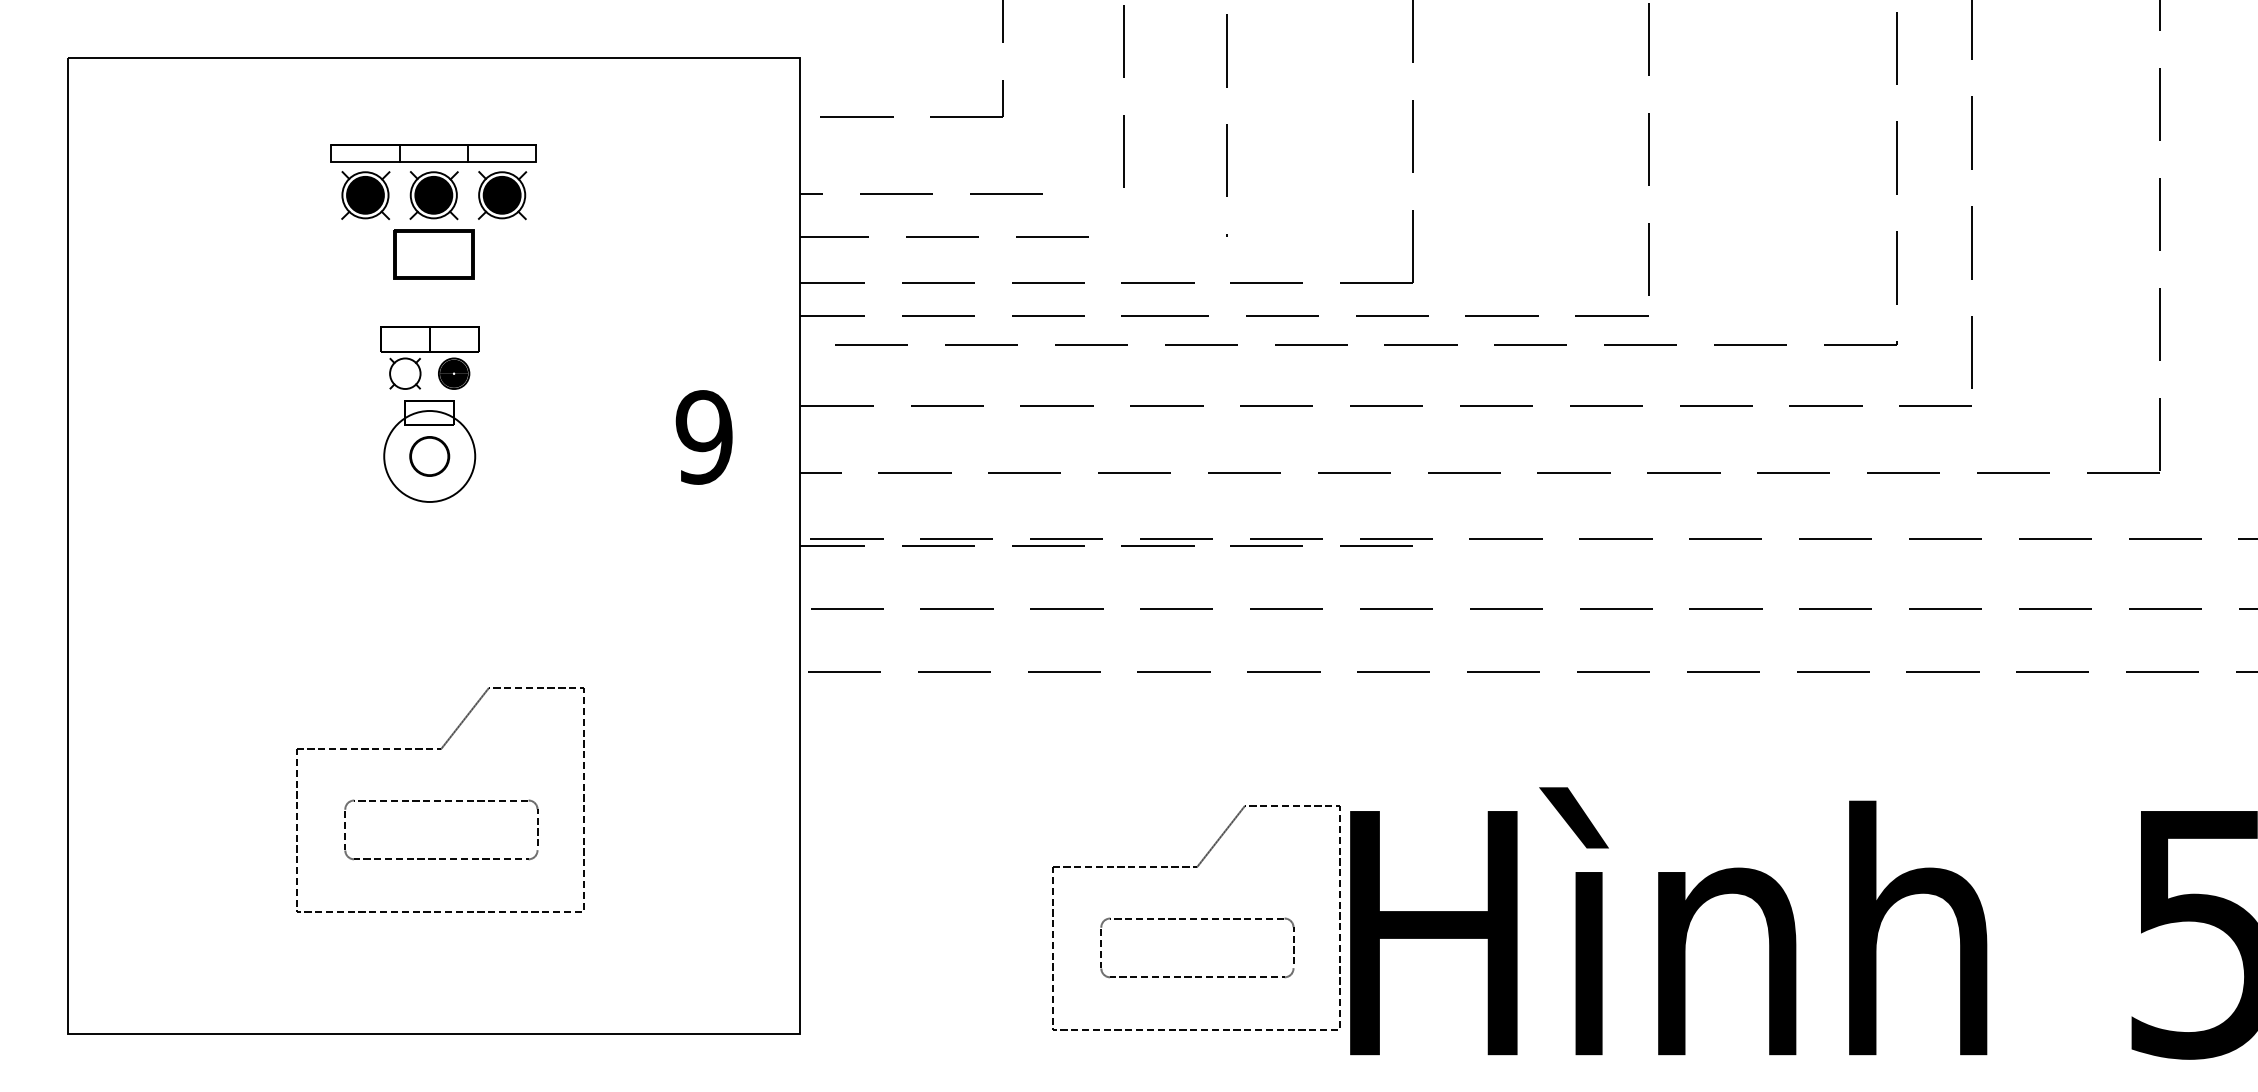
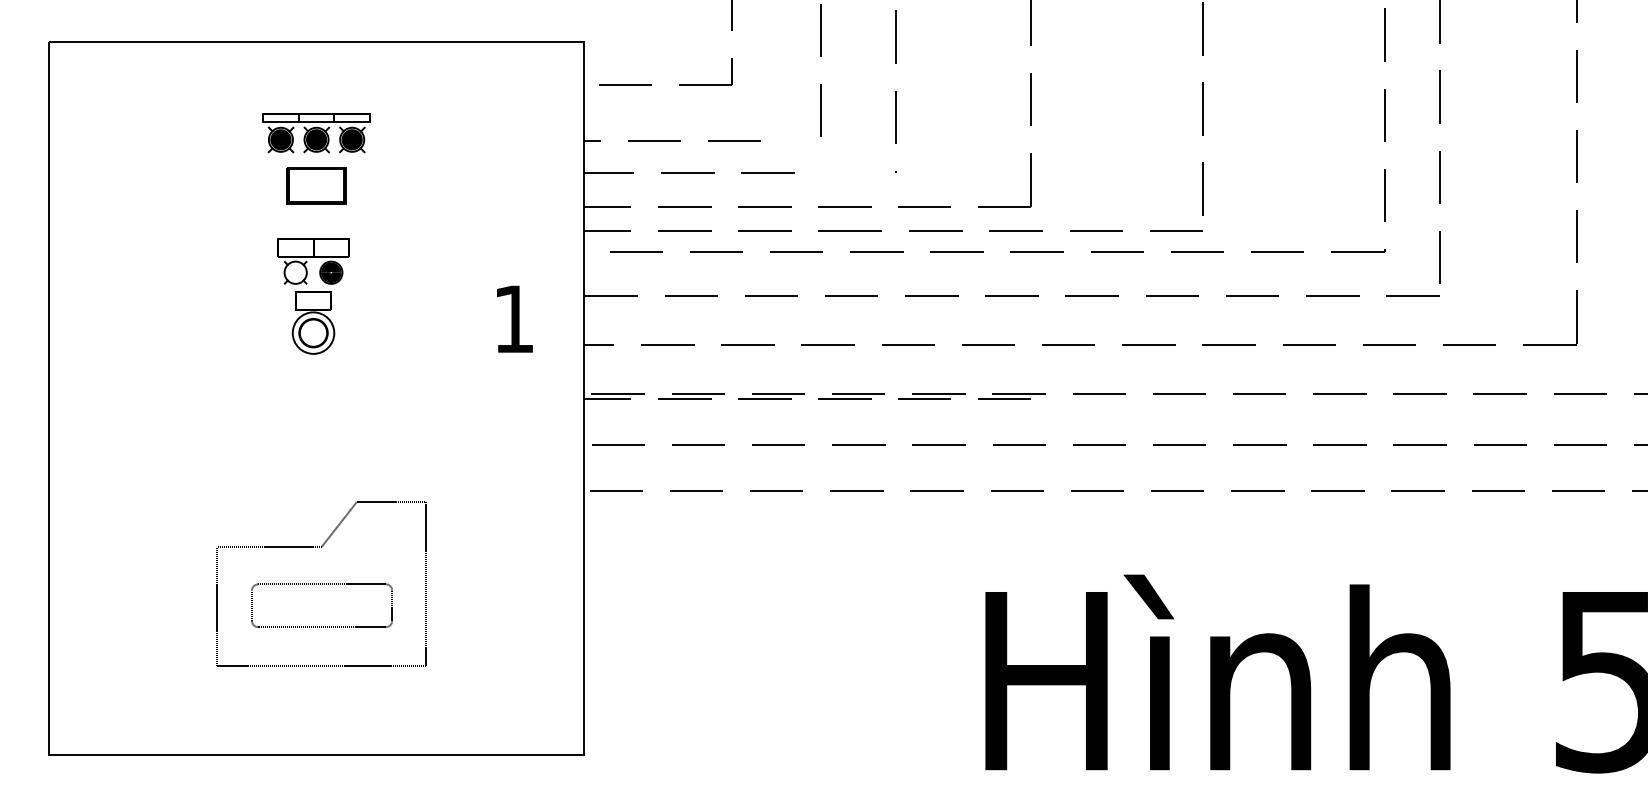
part: (433, 182) -> (316, 133), size x0.71
text: (703, 437) -> (513, 319), 9 -> 1
circle: (429, 456) -> (313, 333), size x0.62
part: (1196, 917) -> (873, 669), removed

